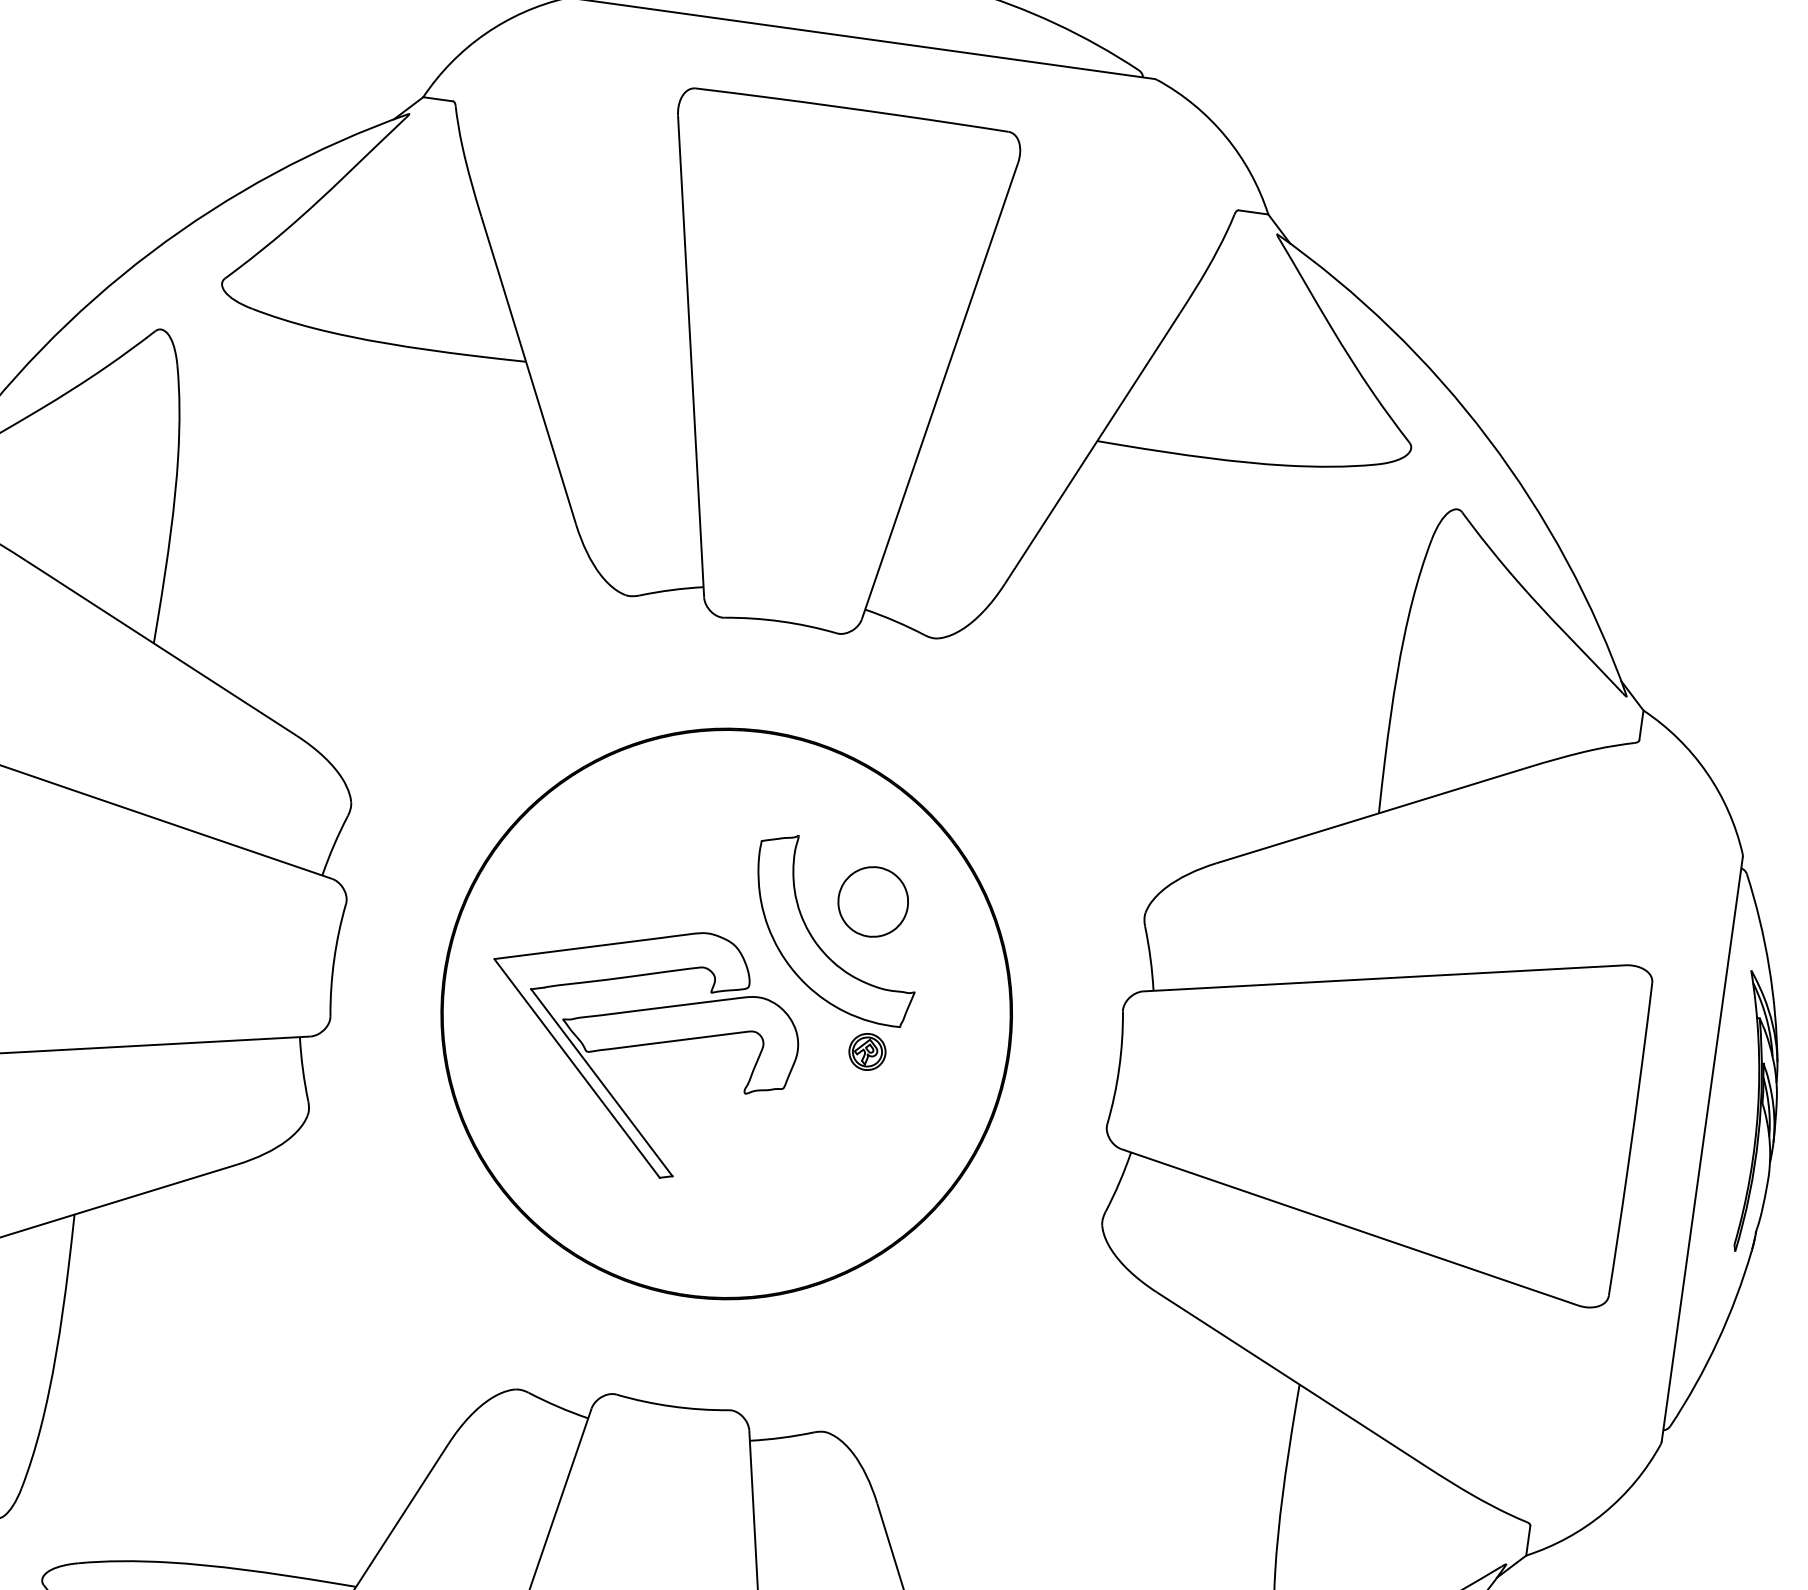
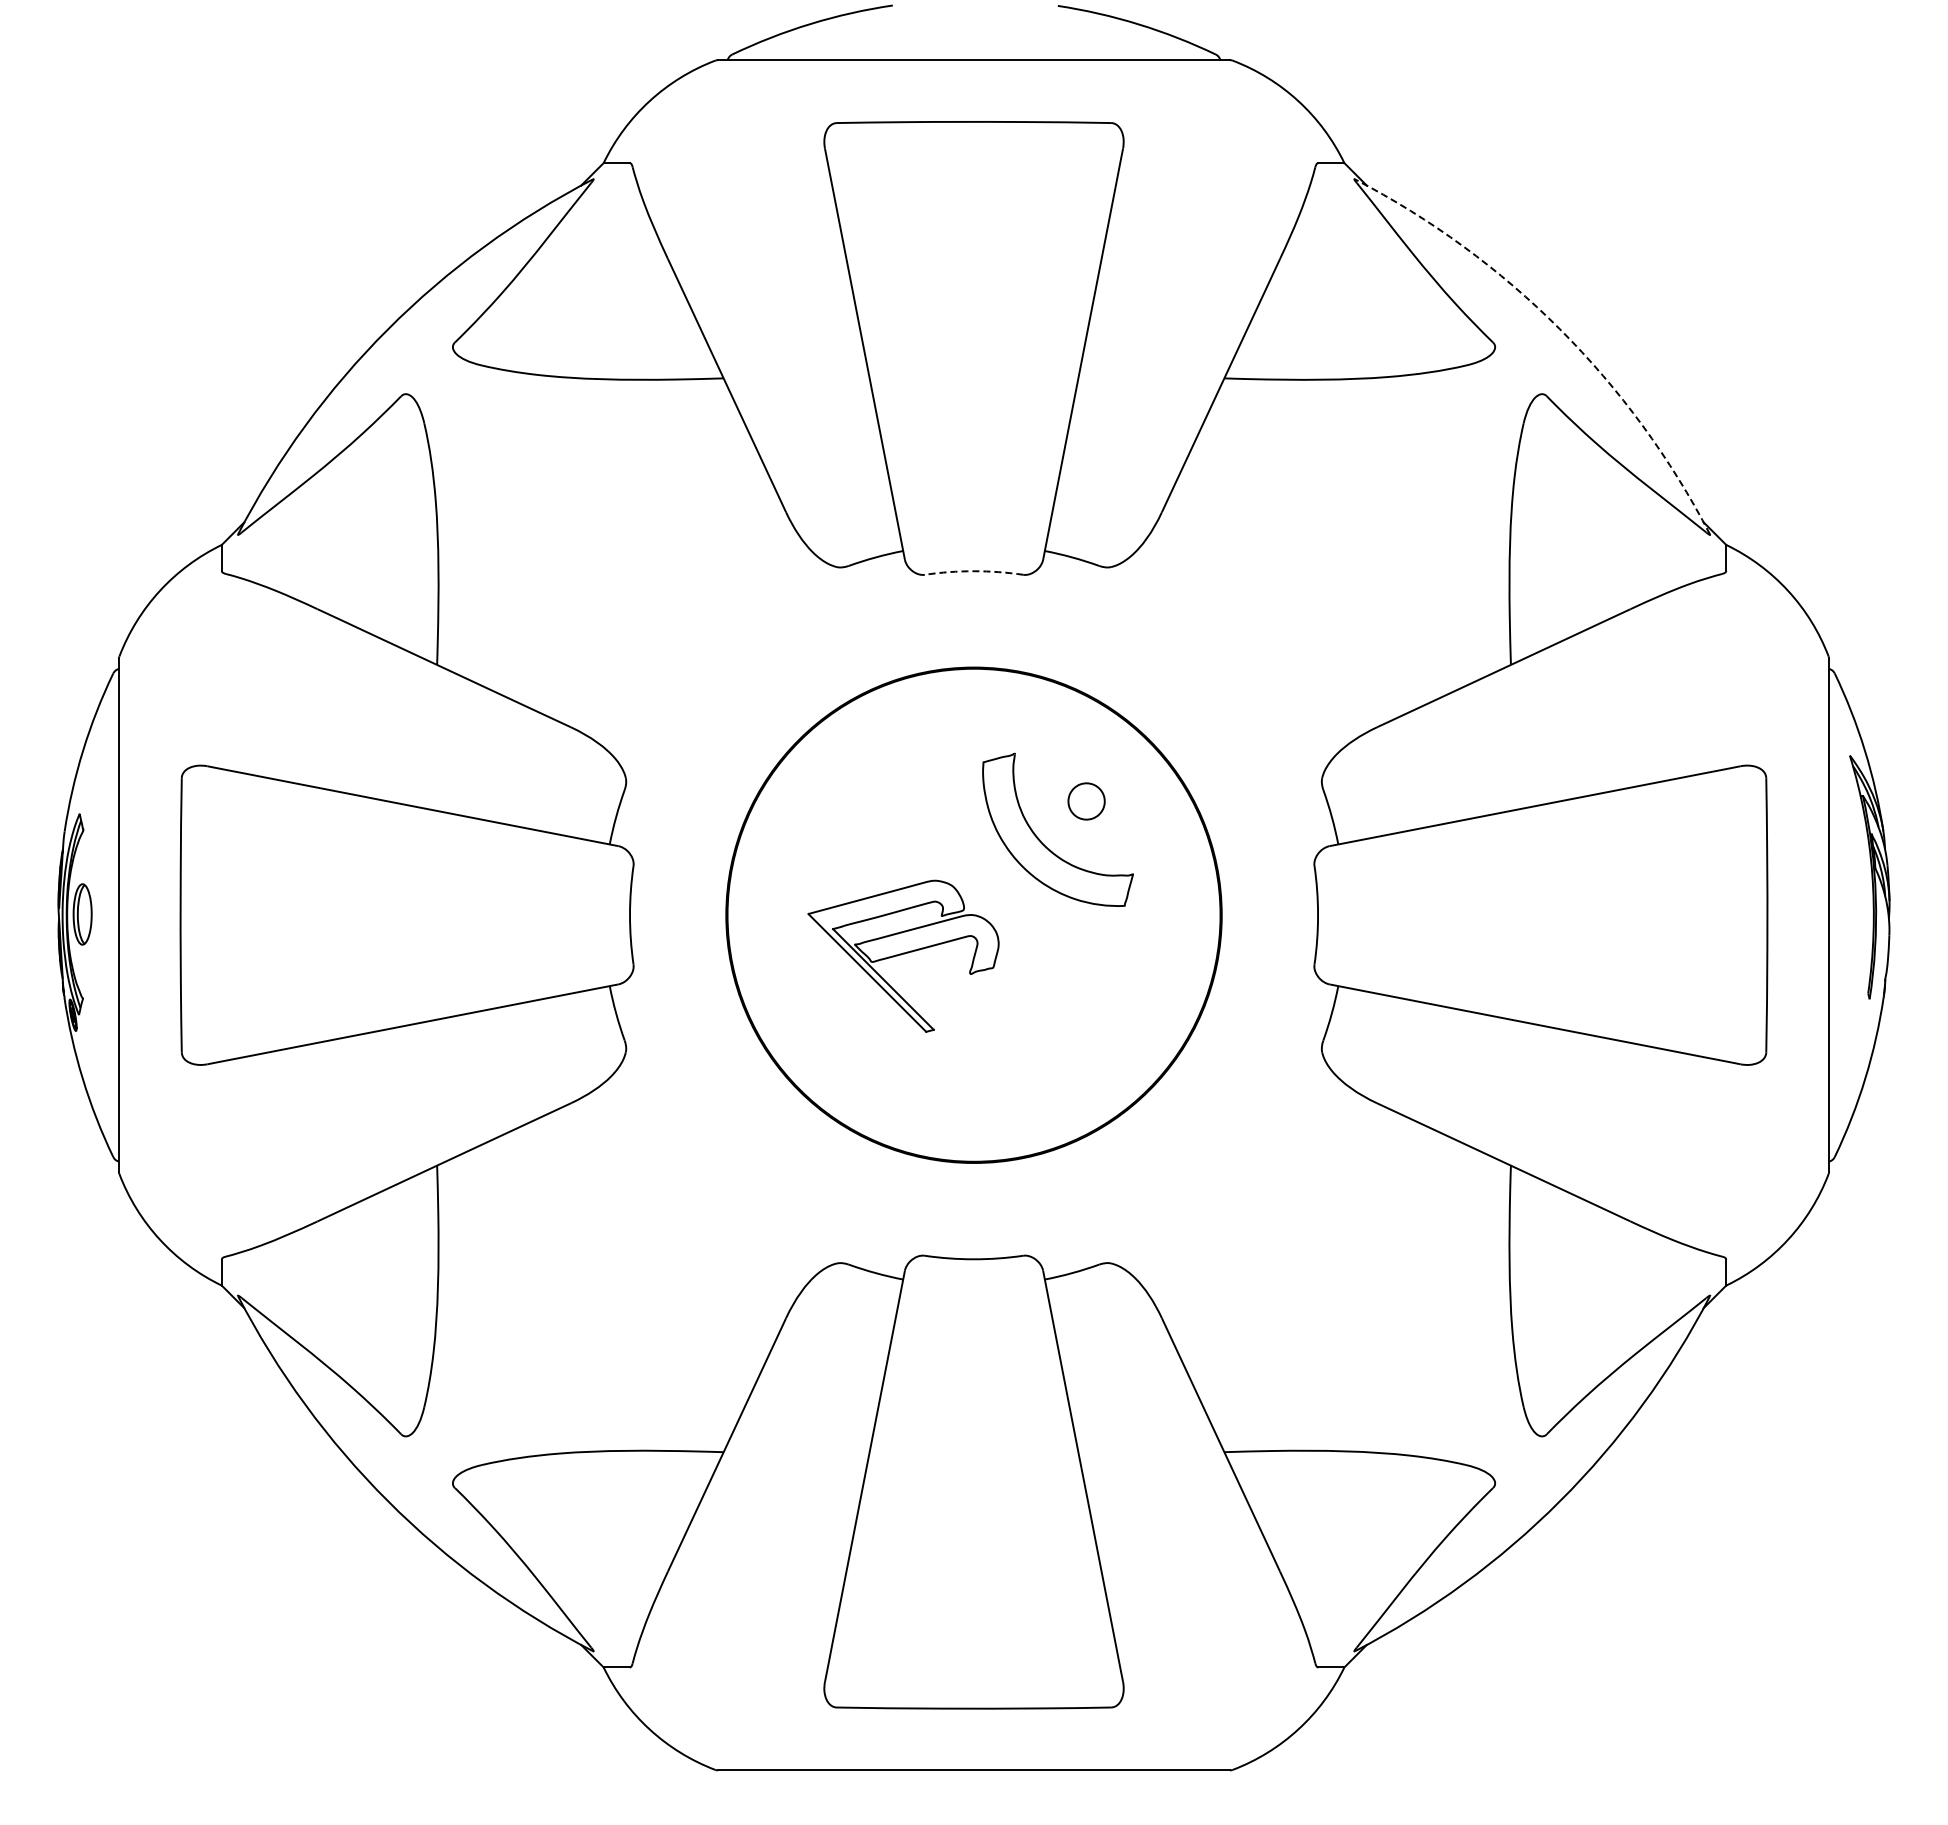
arc: (1488, 438) -> (1560, 329), solid -> dashed
arc: (781, 621) -> (974, 571), solid -> dashed
part: (873, 901) -> (1086, 801), size x0.6
part: (639, 1049) -> (903, 956), size x0.7
part: (867, 1051) -> (1099, 930), removed

